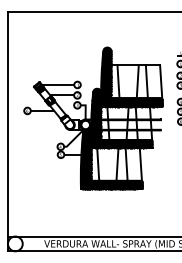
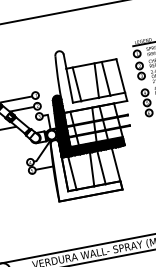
hatch: (131, 77) -> (89, 77), removed
hatch: (111, 159) -> (84, 165), removed

